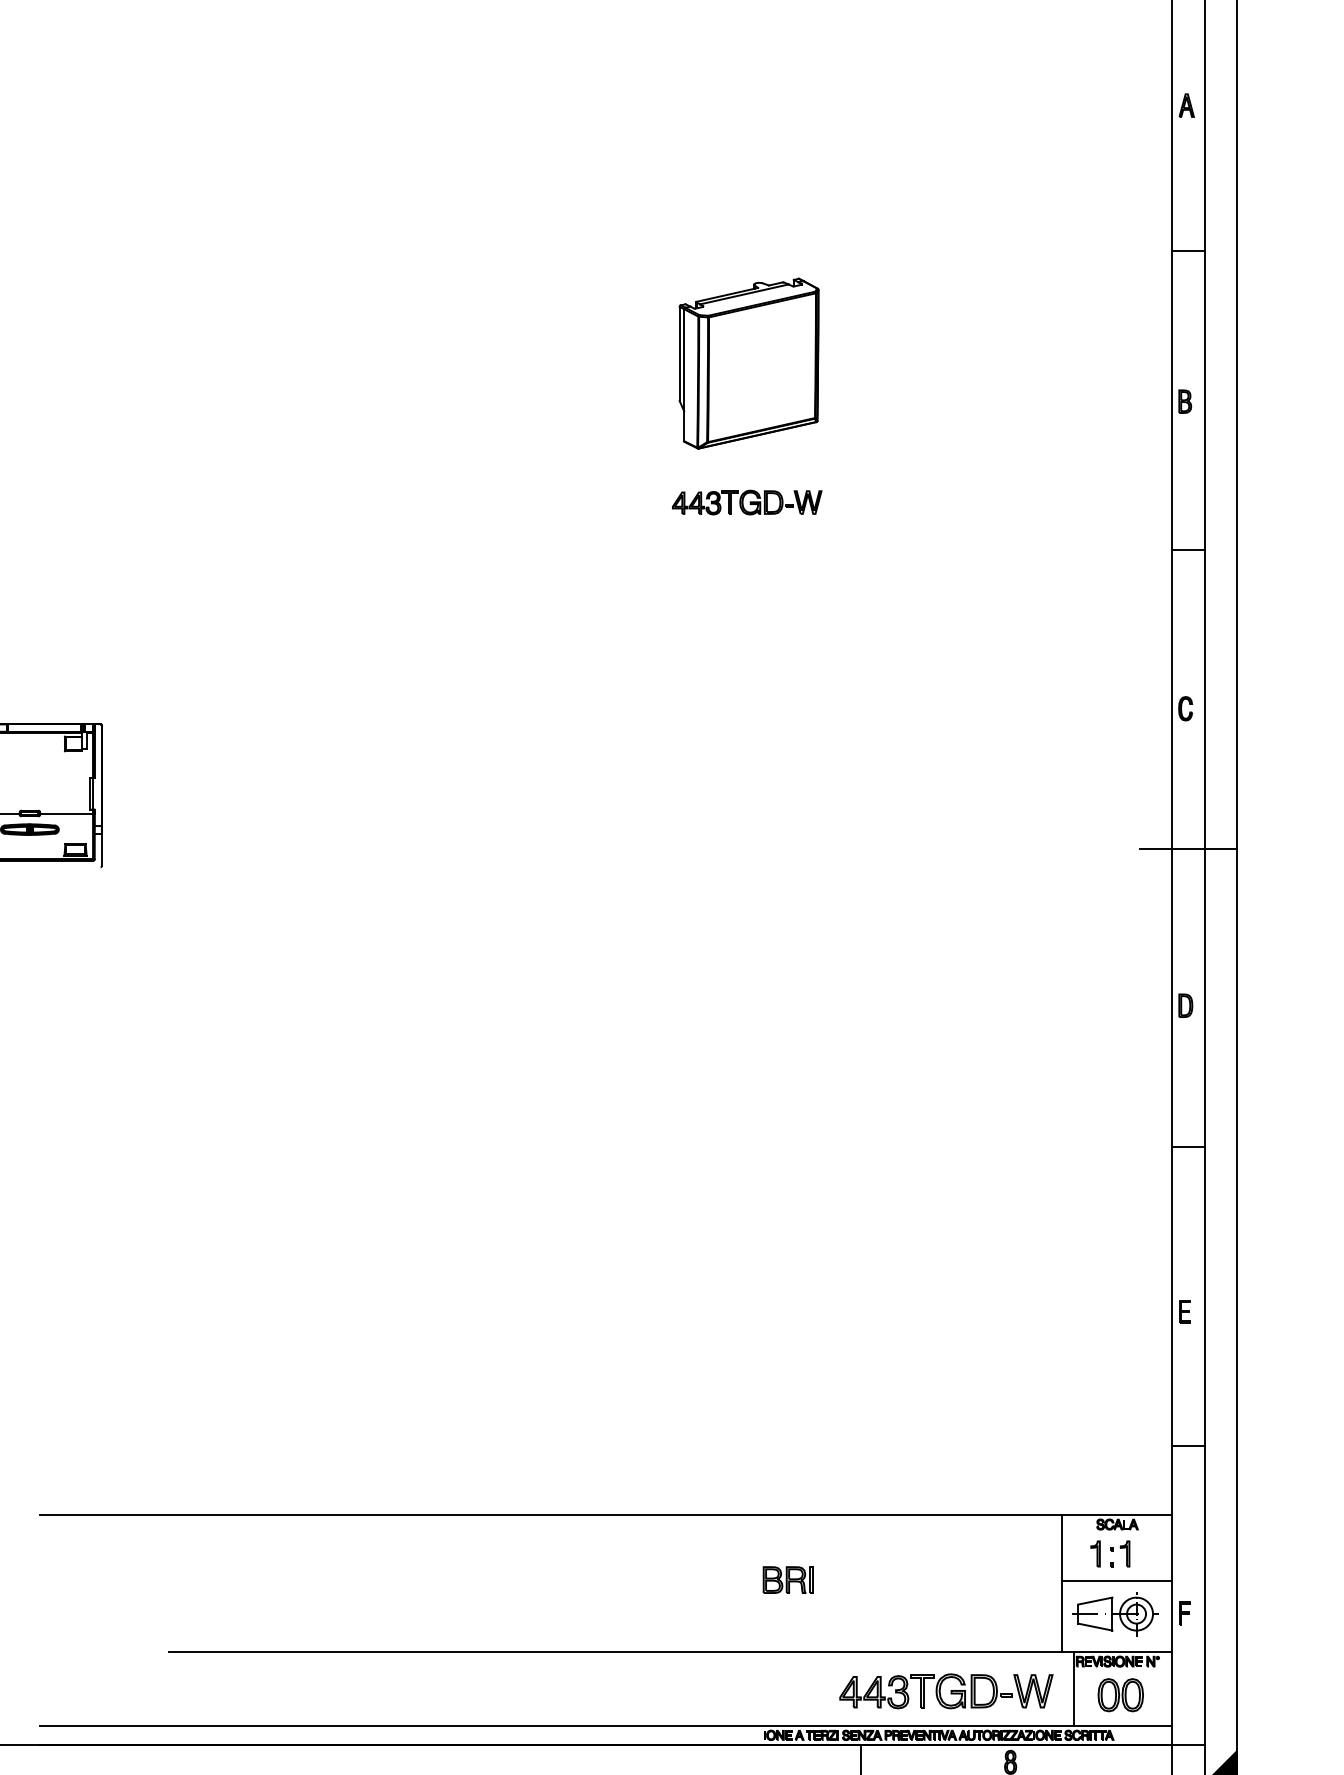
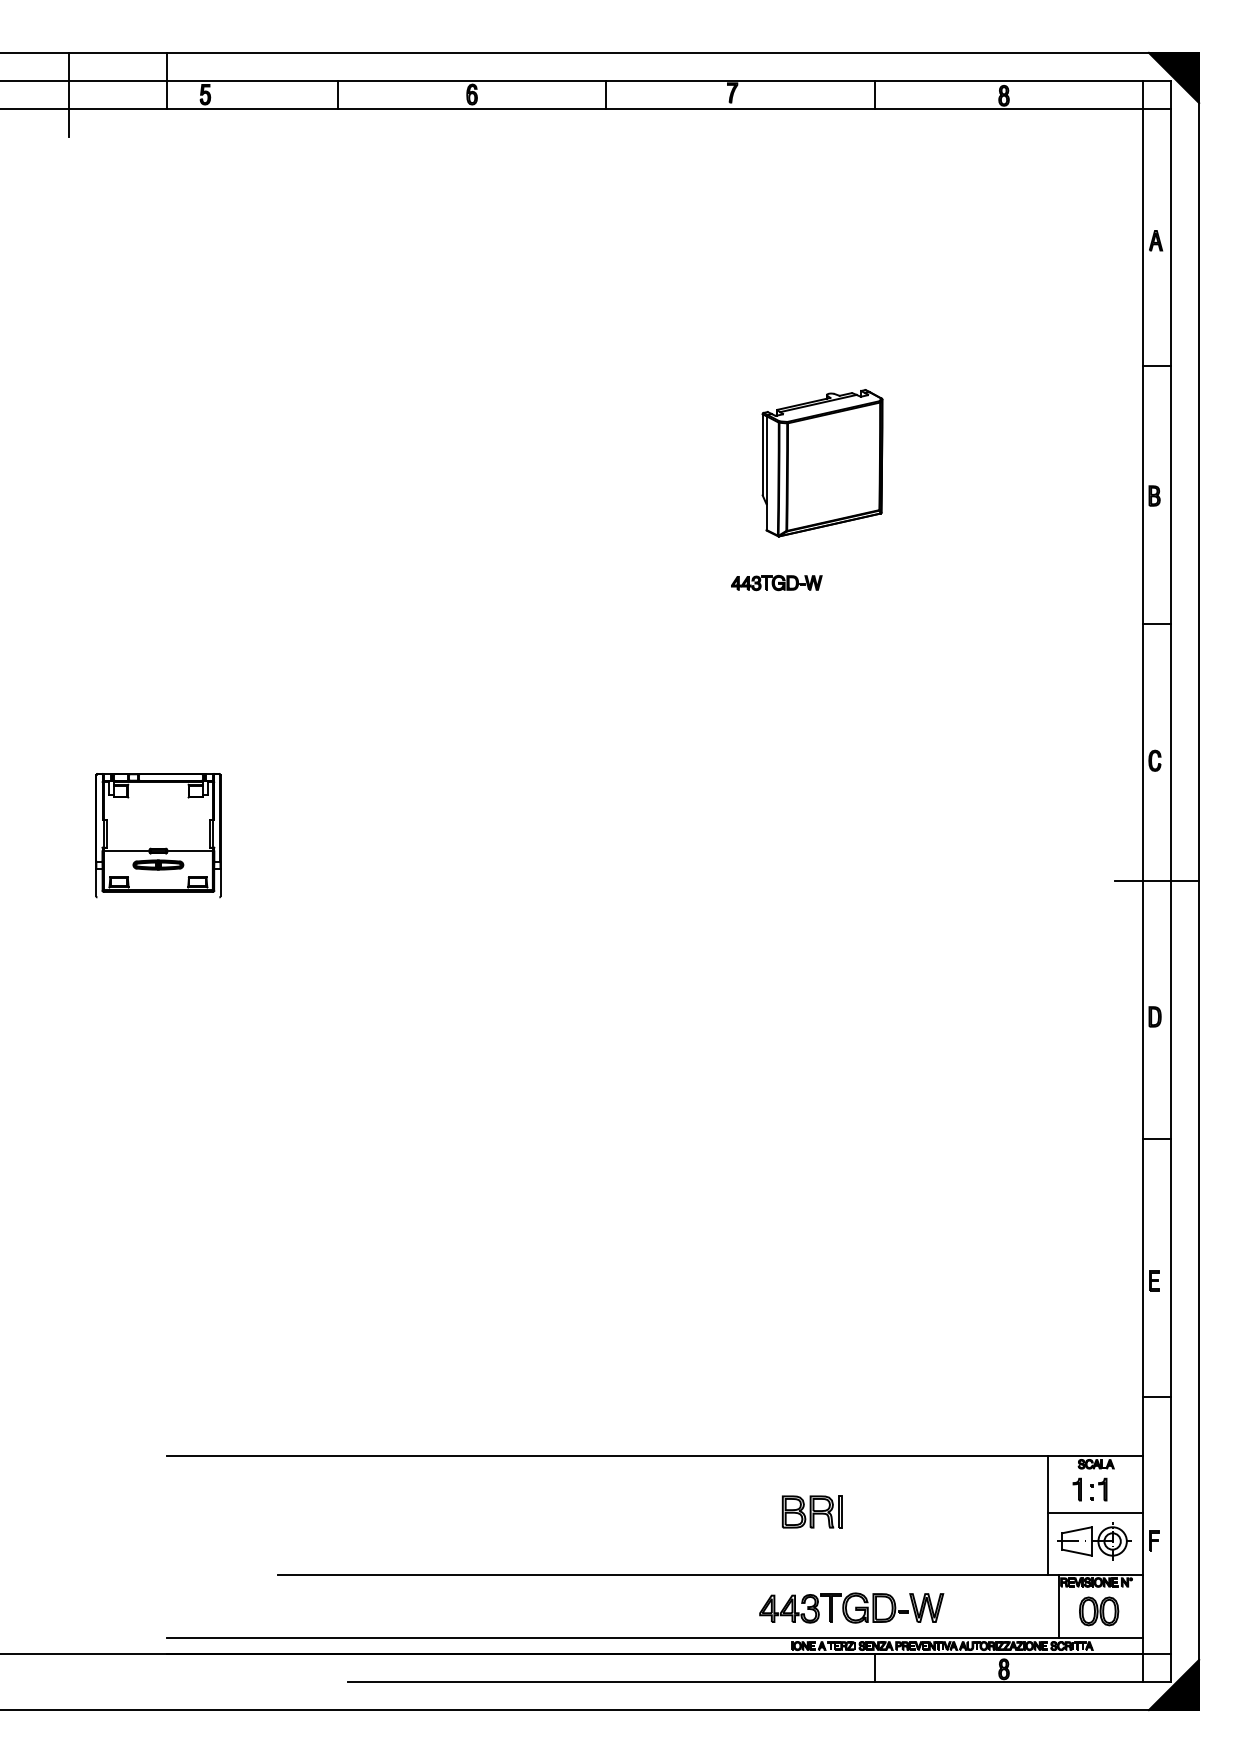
part: (749, 363) -> (822, 463), moved
part: (746, 501) -> (776, 582), size x0.7
part: (787, 1580) -> (811, 1512), size x1.4
part: (946, 1690) -> (851, 1607), moved

